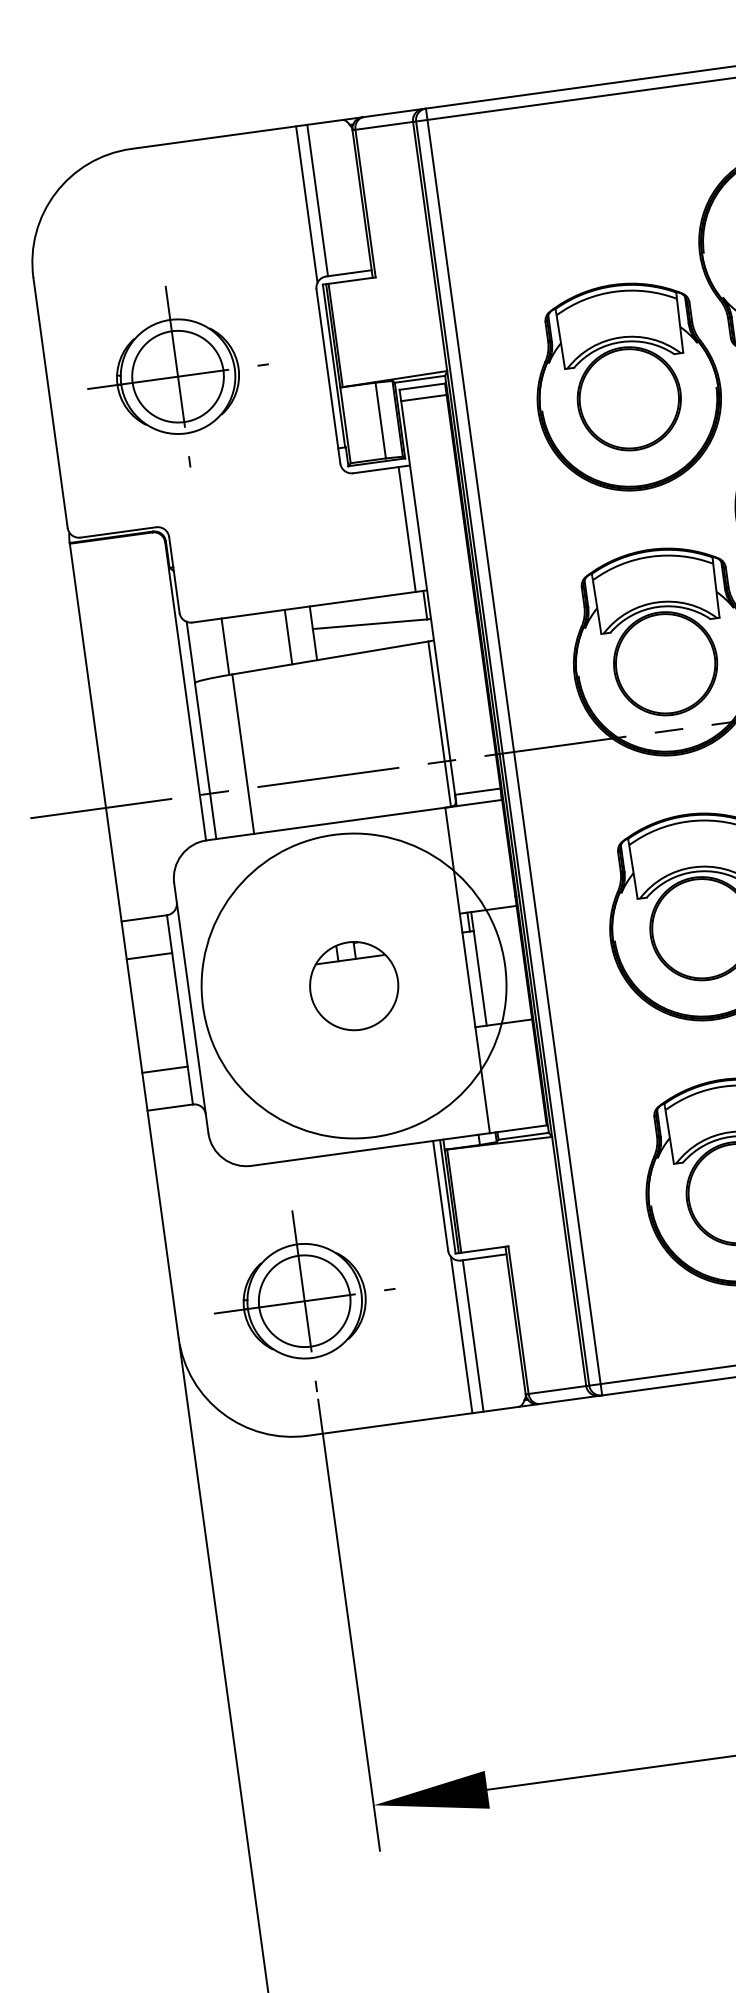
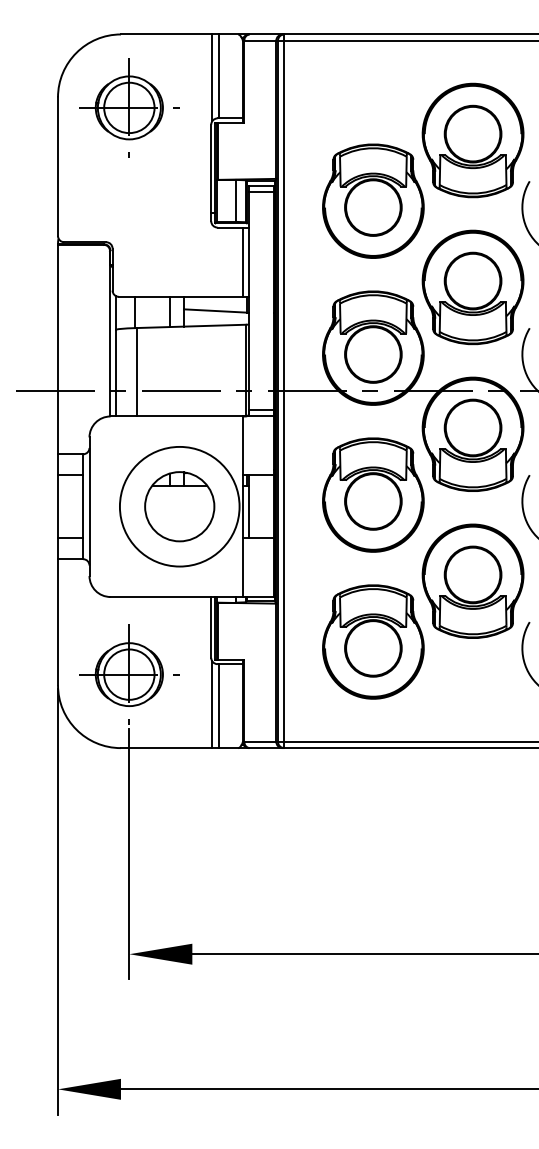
part: (178, 375) -> (129, 107), moved
circle: (353, 985) -> (179, 506), size x0.71
part: (353, 985) -> (179, 506), size x1.43

